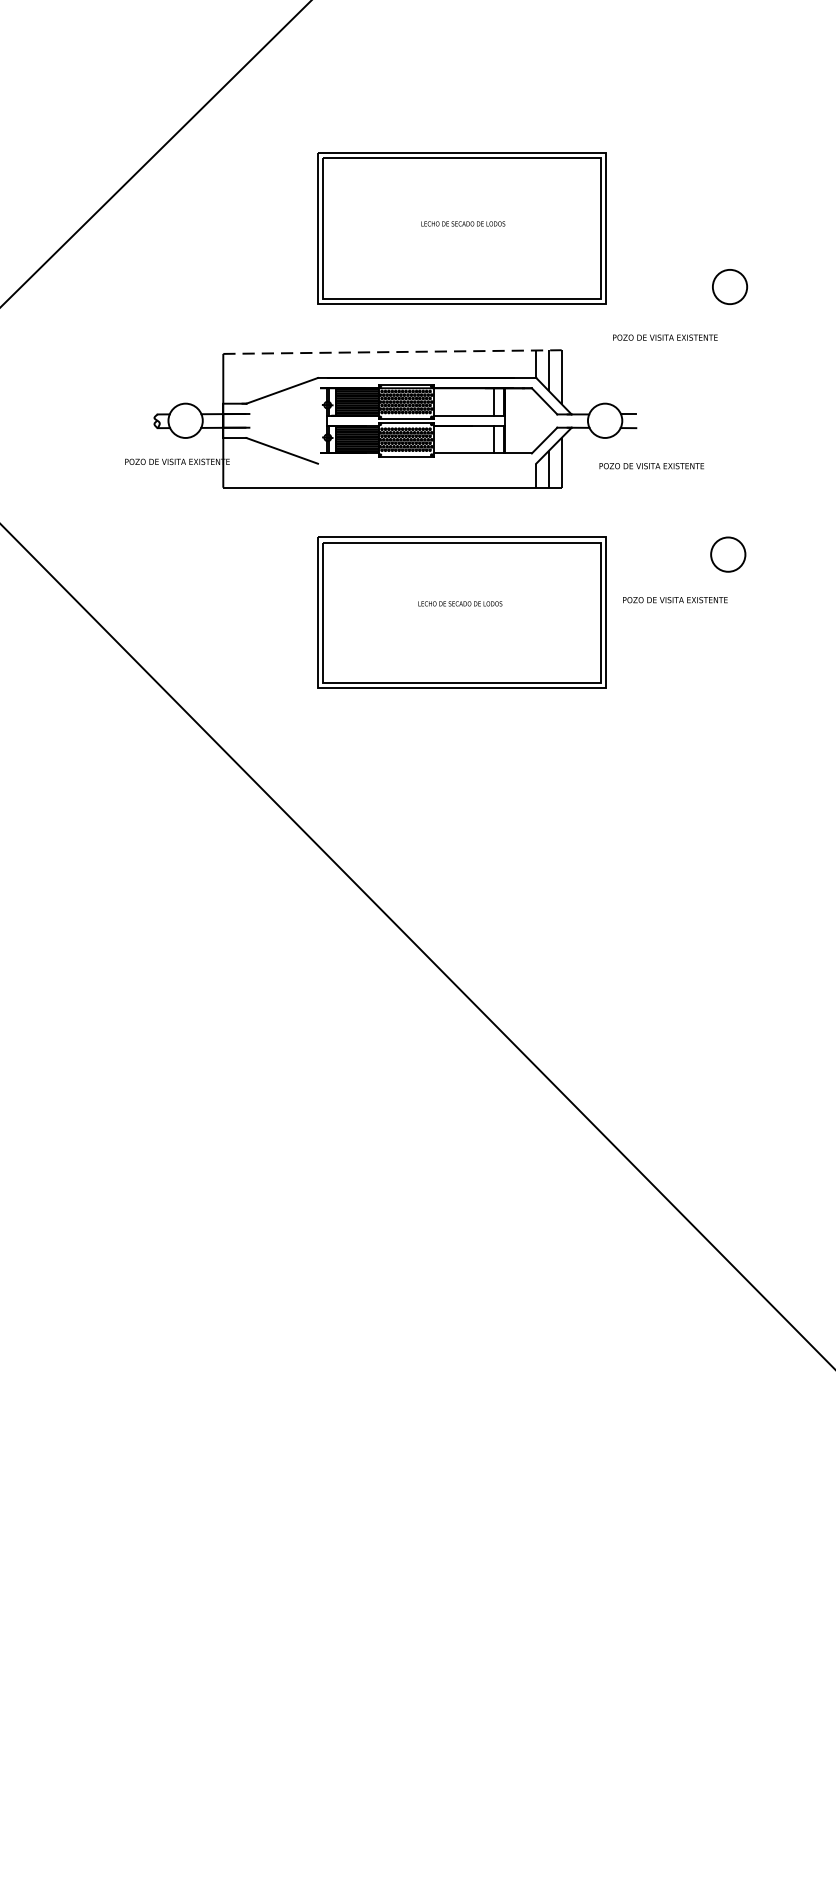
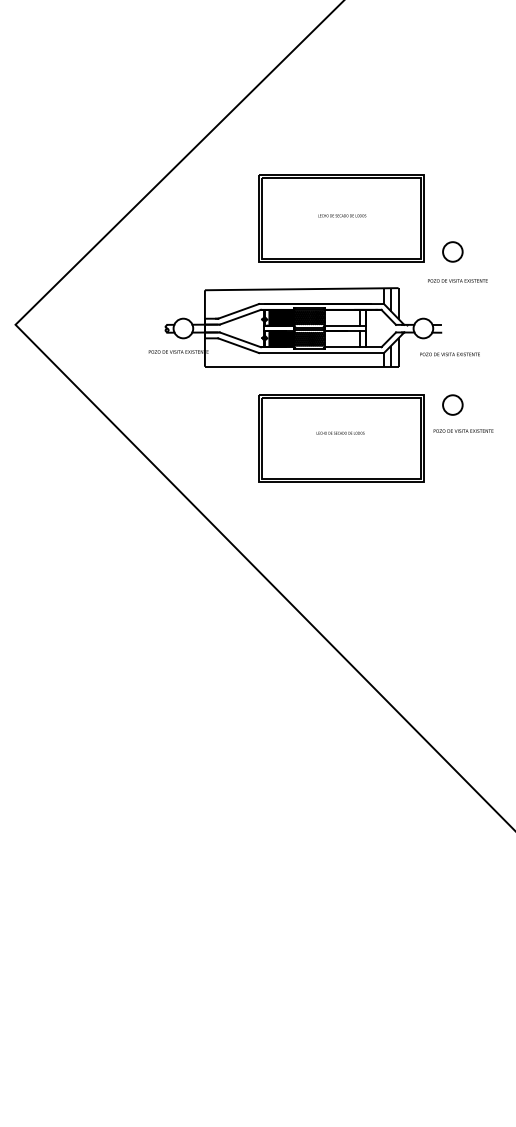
circle: (729, 286) -> (452, 251), moved
line: (392, 352) -> (301, 289), dashed -> solid
line: (283, 399) -> (239, 316), added
line: (283, 440) -> (239, 339), added
line: (427, 464) -> (321, 353), added
circle: (727, 553) -> (452, 404), moved

